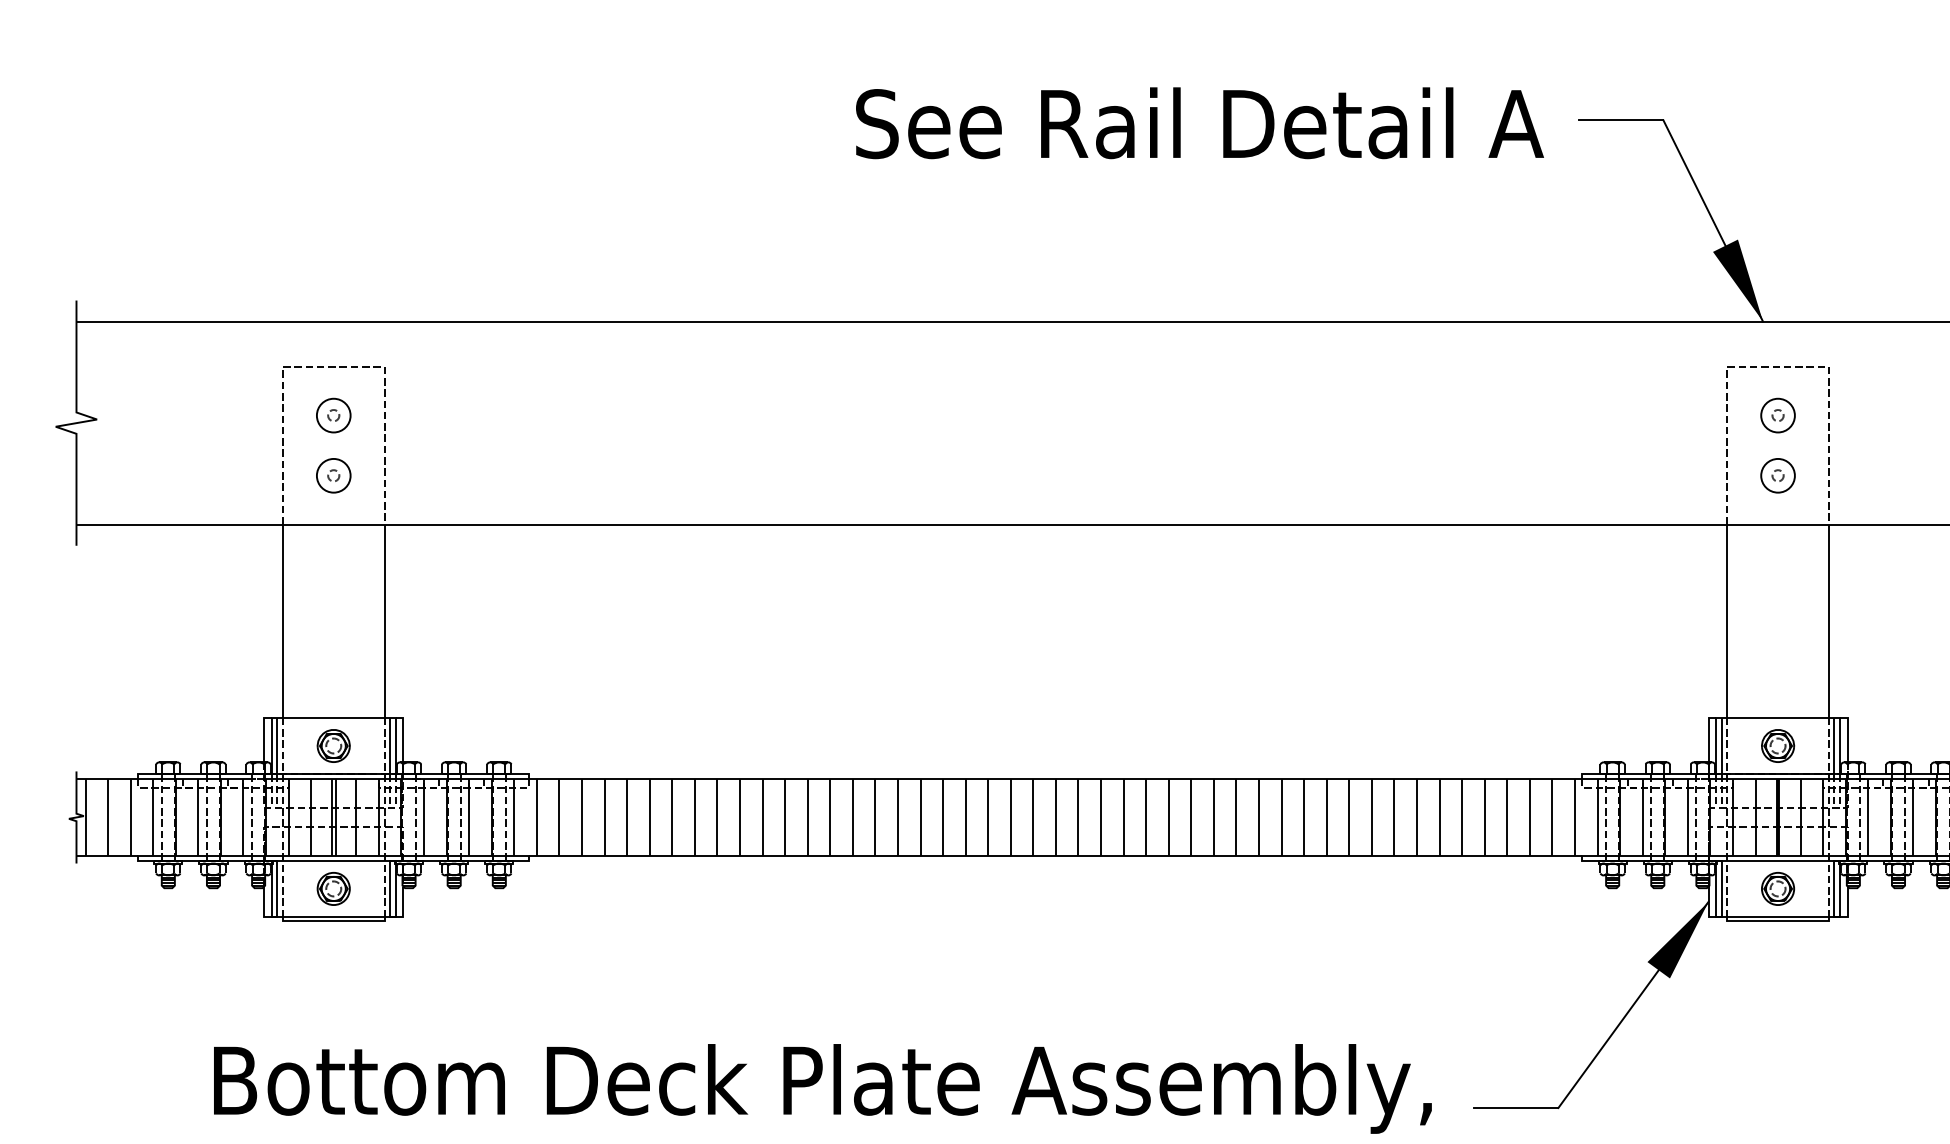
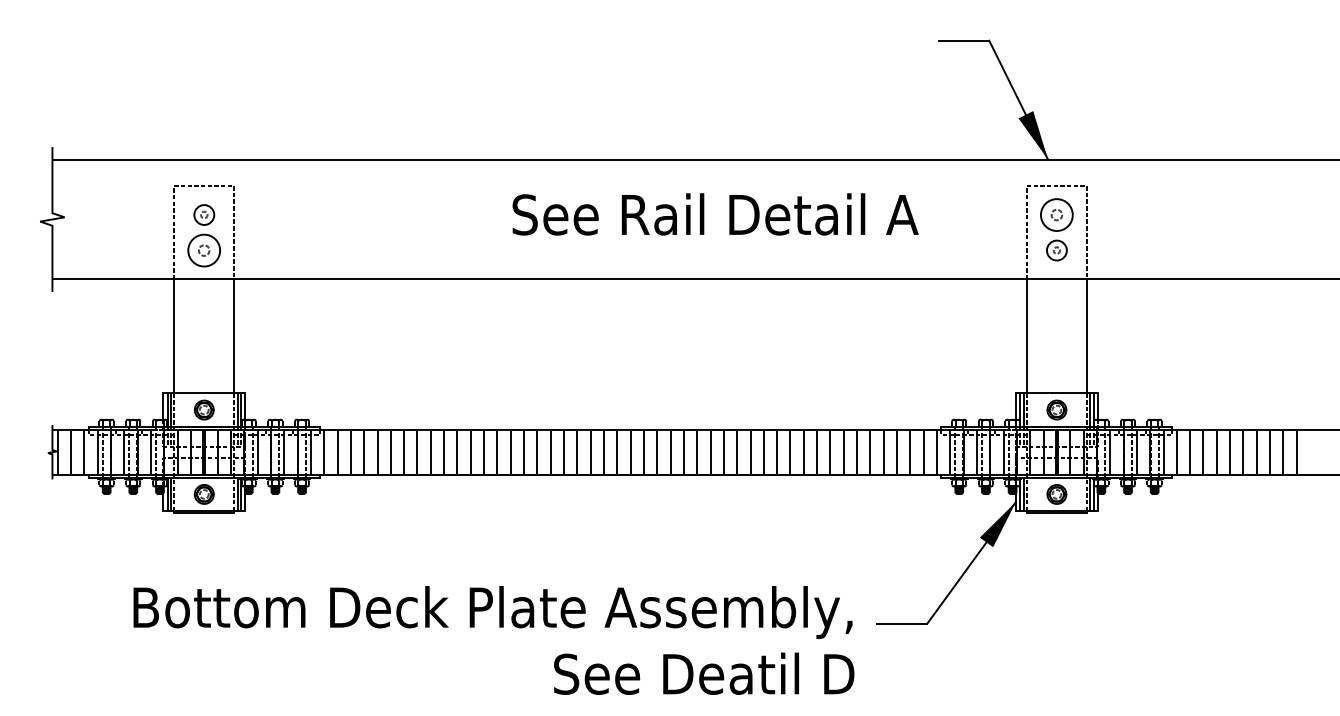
text: (1199, 123) -> (715, 214), moved
part: (1777, 414) -> (1056, 214), size x1.6
part: (334, 475) -> (204, 250), size x1.6

